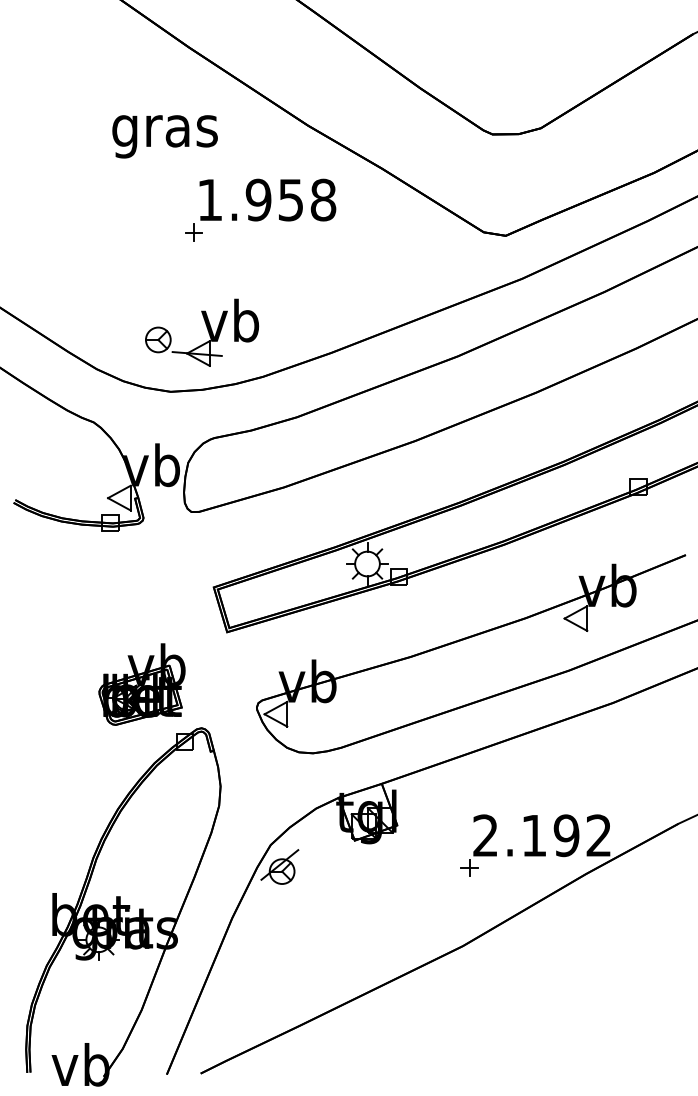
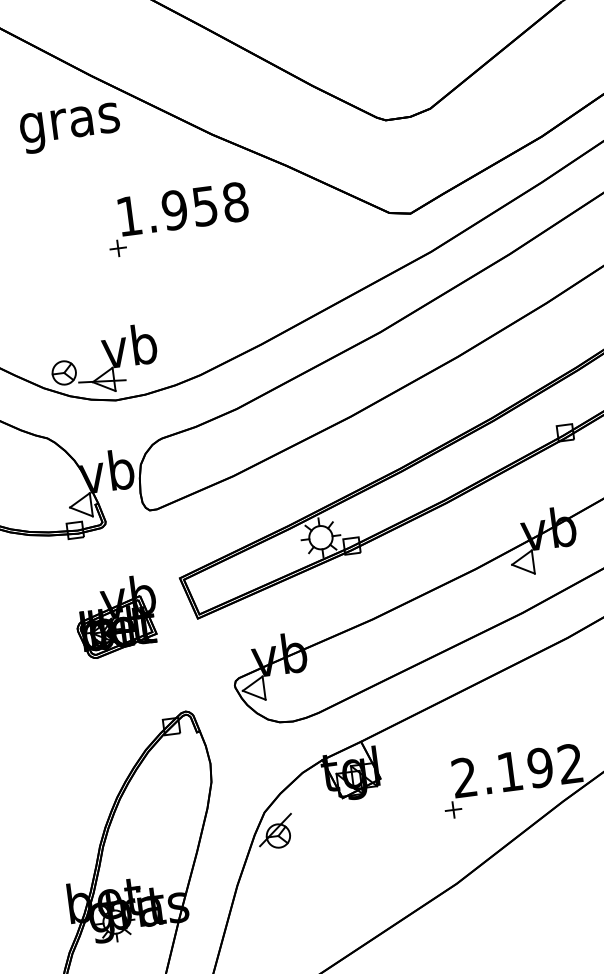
text: (164, 136) -> (69, 128), moved
part: (202, 332) -> (104, 360), moved
part: (141, 684) -> (116, 617), moved

